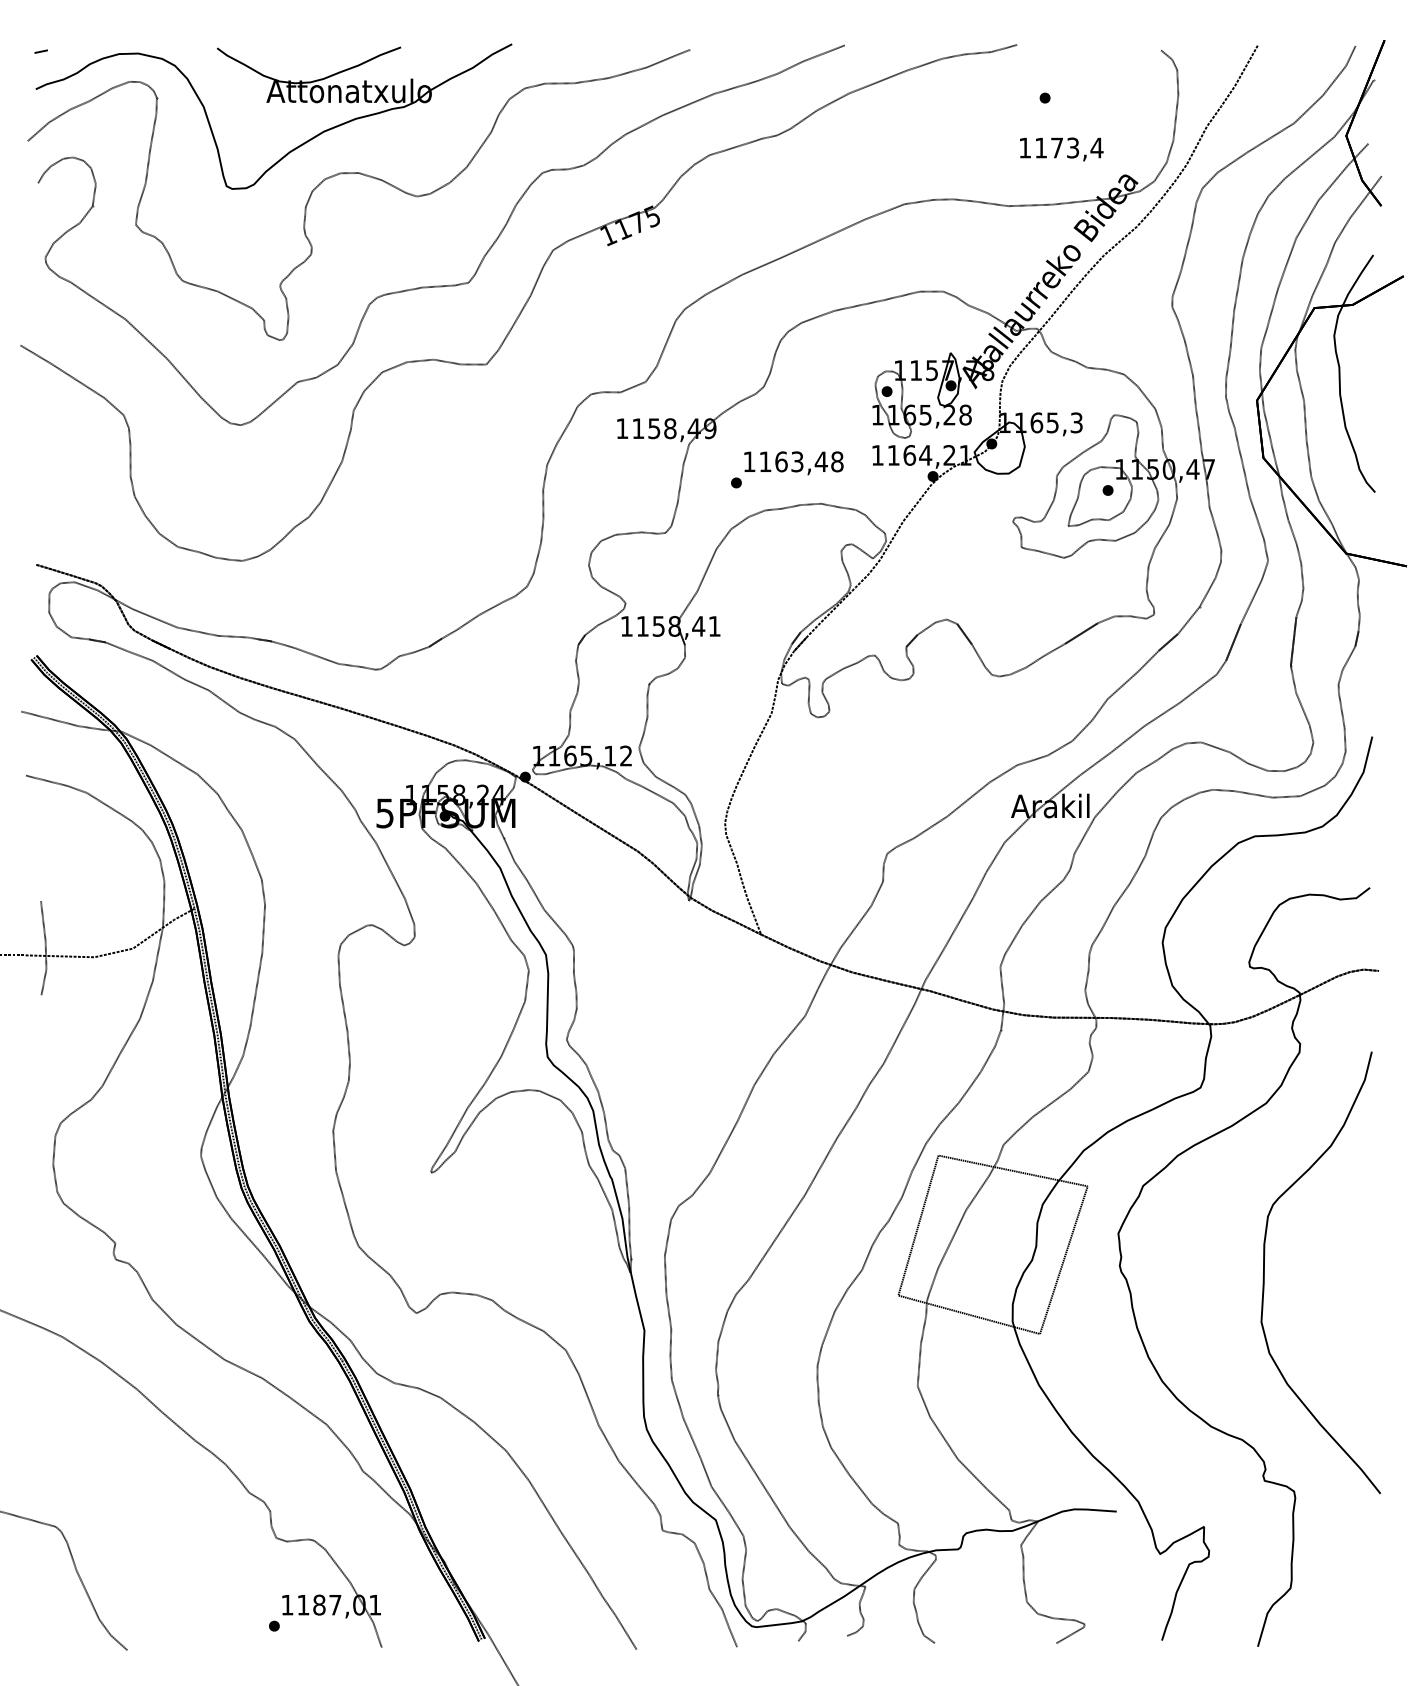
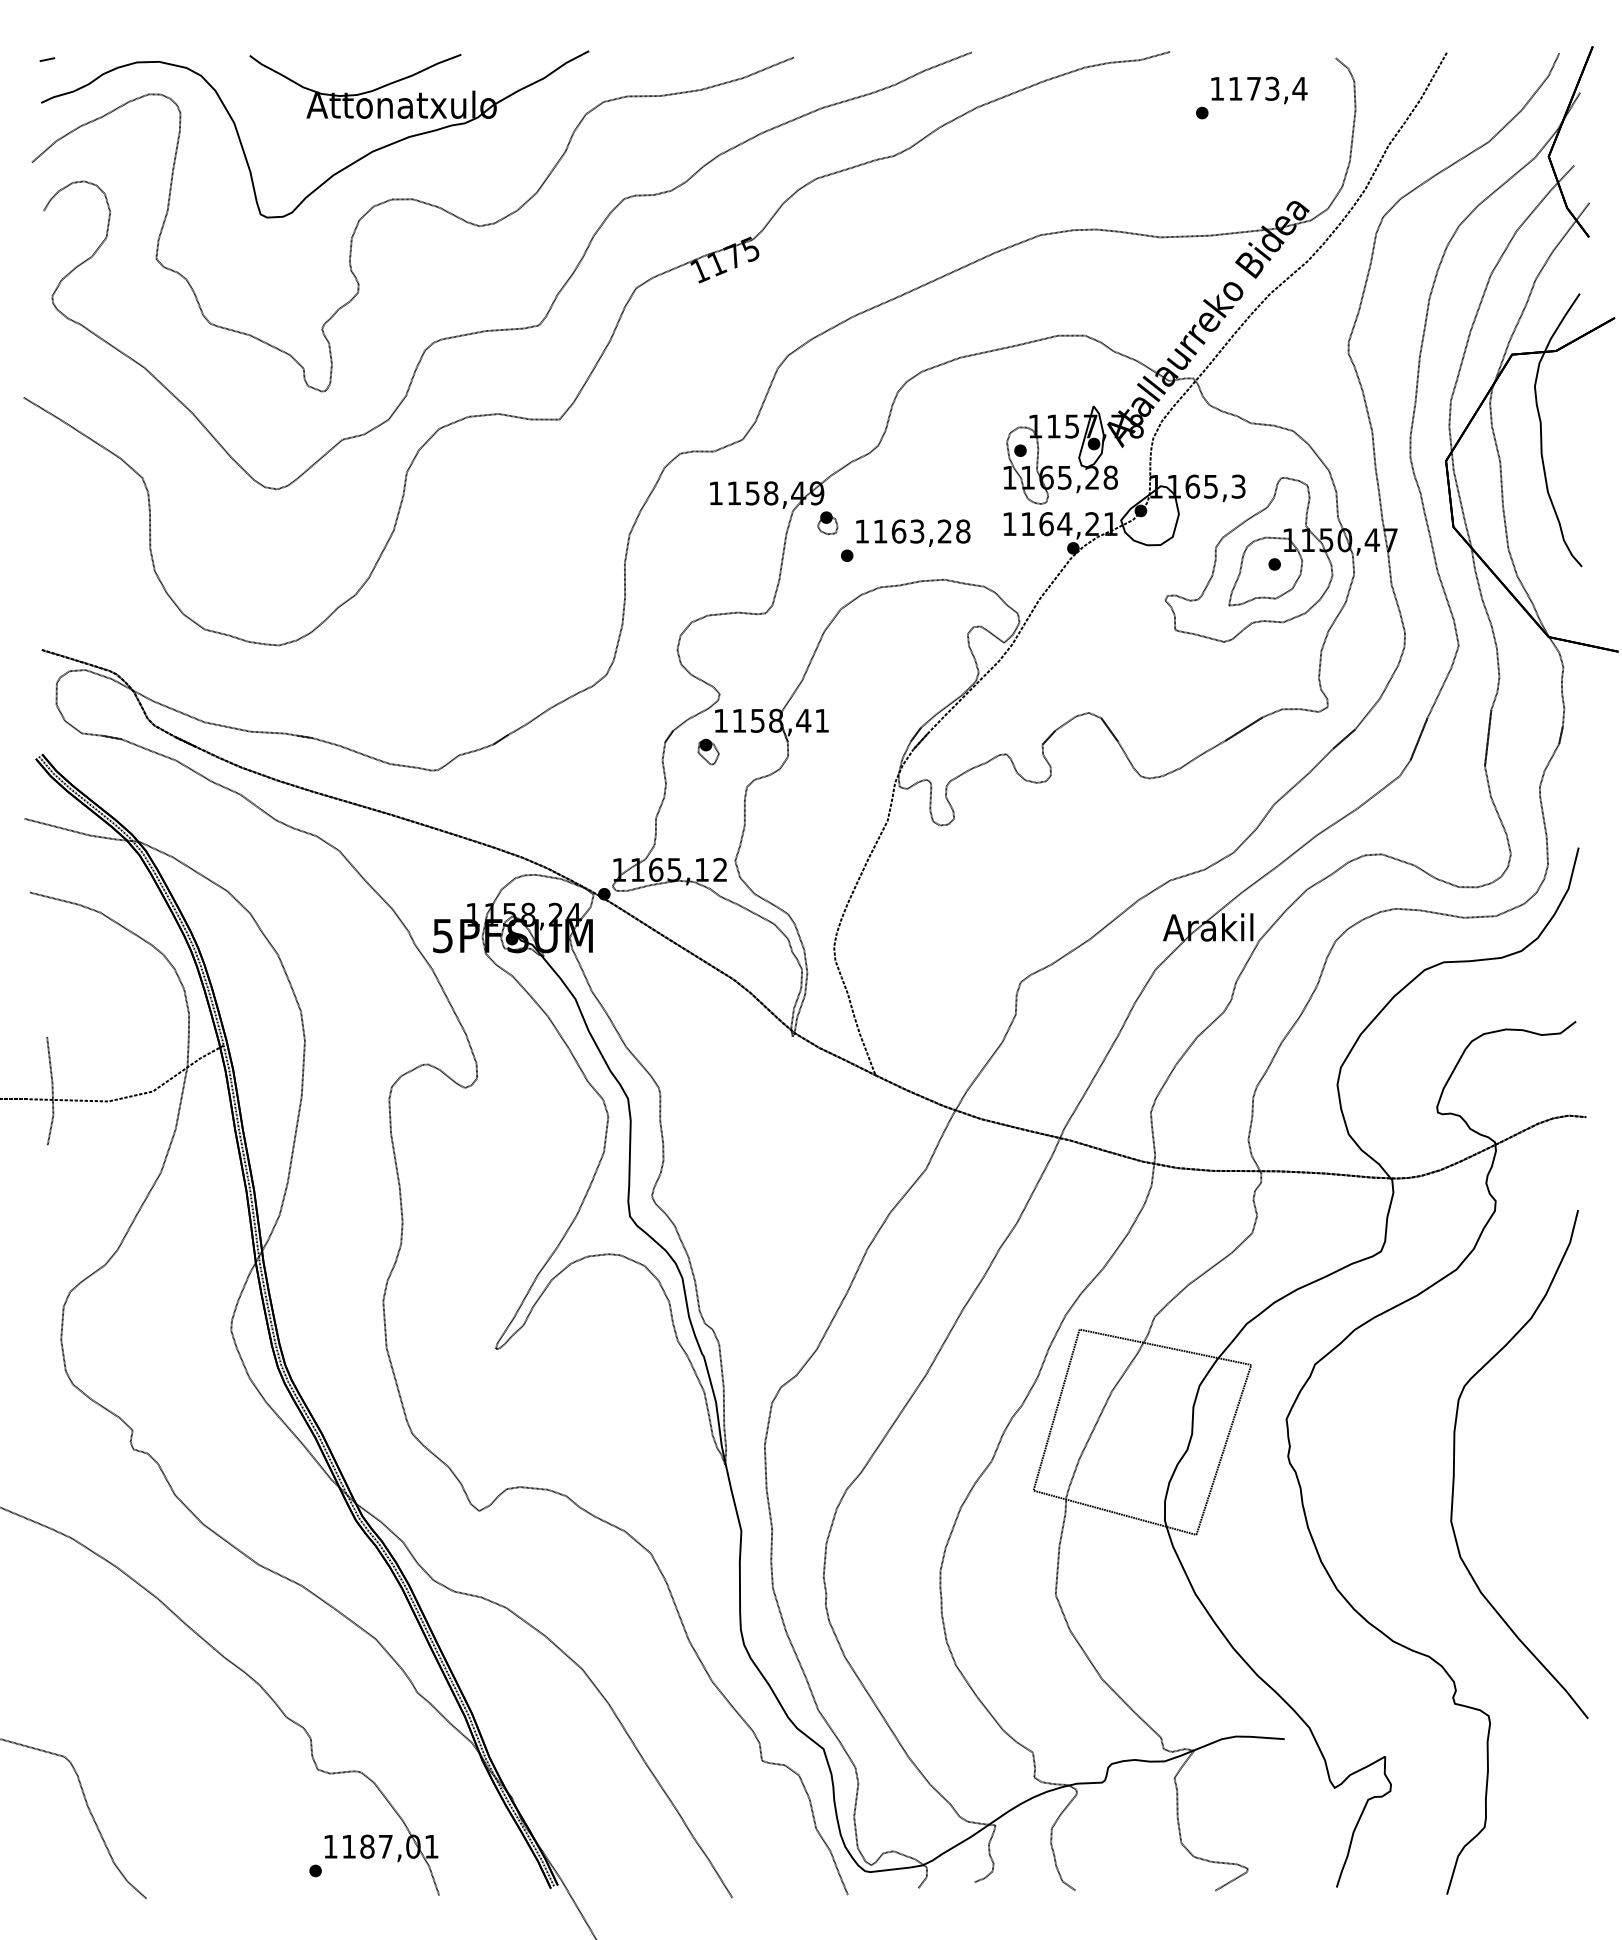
text: (1061, 149) -> (1259, 90), moved
part: (719, 454) -> (827, 523), added
text: (820, 461) -> (943, 531), 1163,48 -> 1163,28
part: (615, 653) -> (708, 751), added

